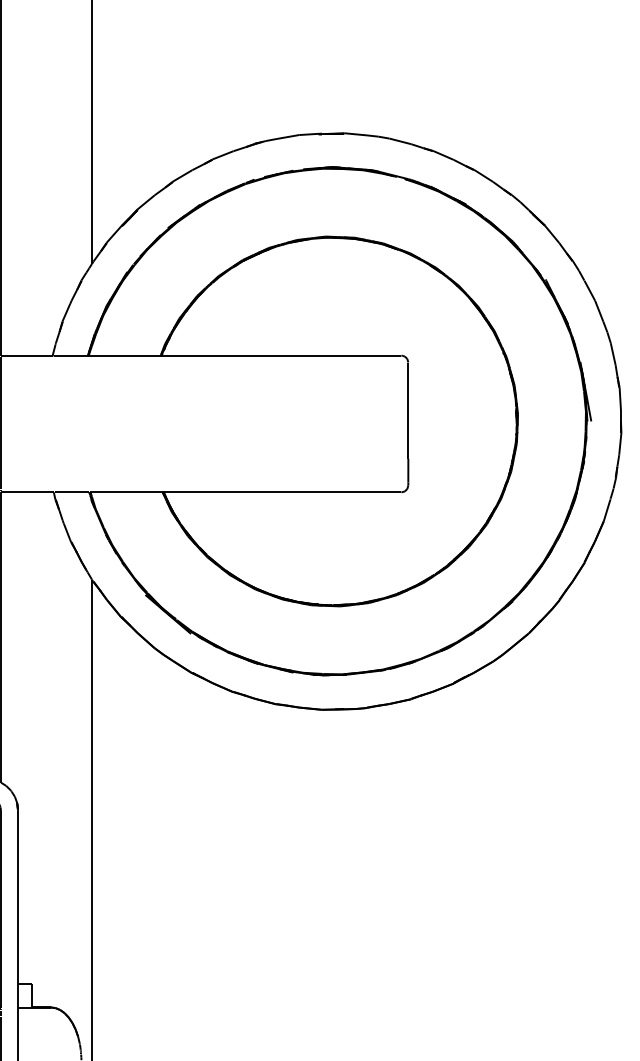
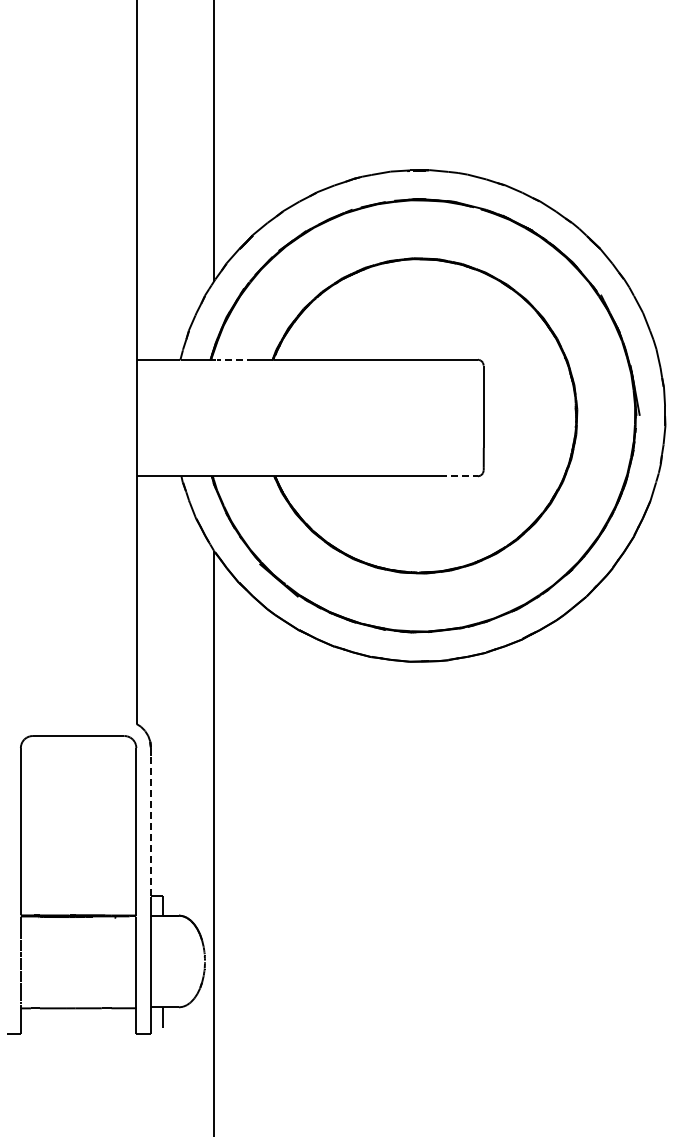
line: (118, 355) -> (236, 359), solid -> dashed
line: (378, 492) -> (458, 476), solid -> dashed
line: (17, 901) -> (150, 825), solid -> dashed

